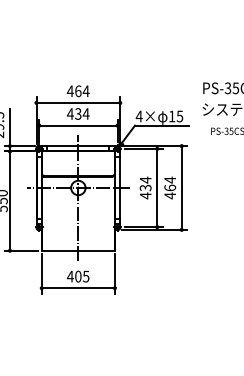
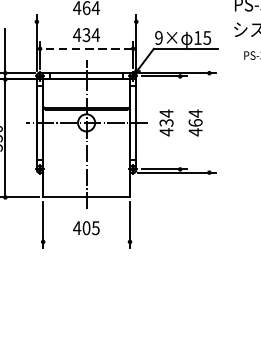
line: (77, 102) -> (85, 21), removed
text: (138, 116) -> (158, 38), 4× -> 9×
line: (78, 125) -> (86, 48), solid -> dashed
line: (157, 187) -> (180, 122), removed
line: (181, 187) -> (209, 122), removed
line: (78, 288) -> (86, 242), removed

